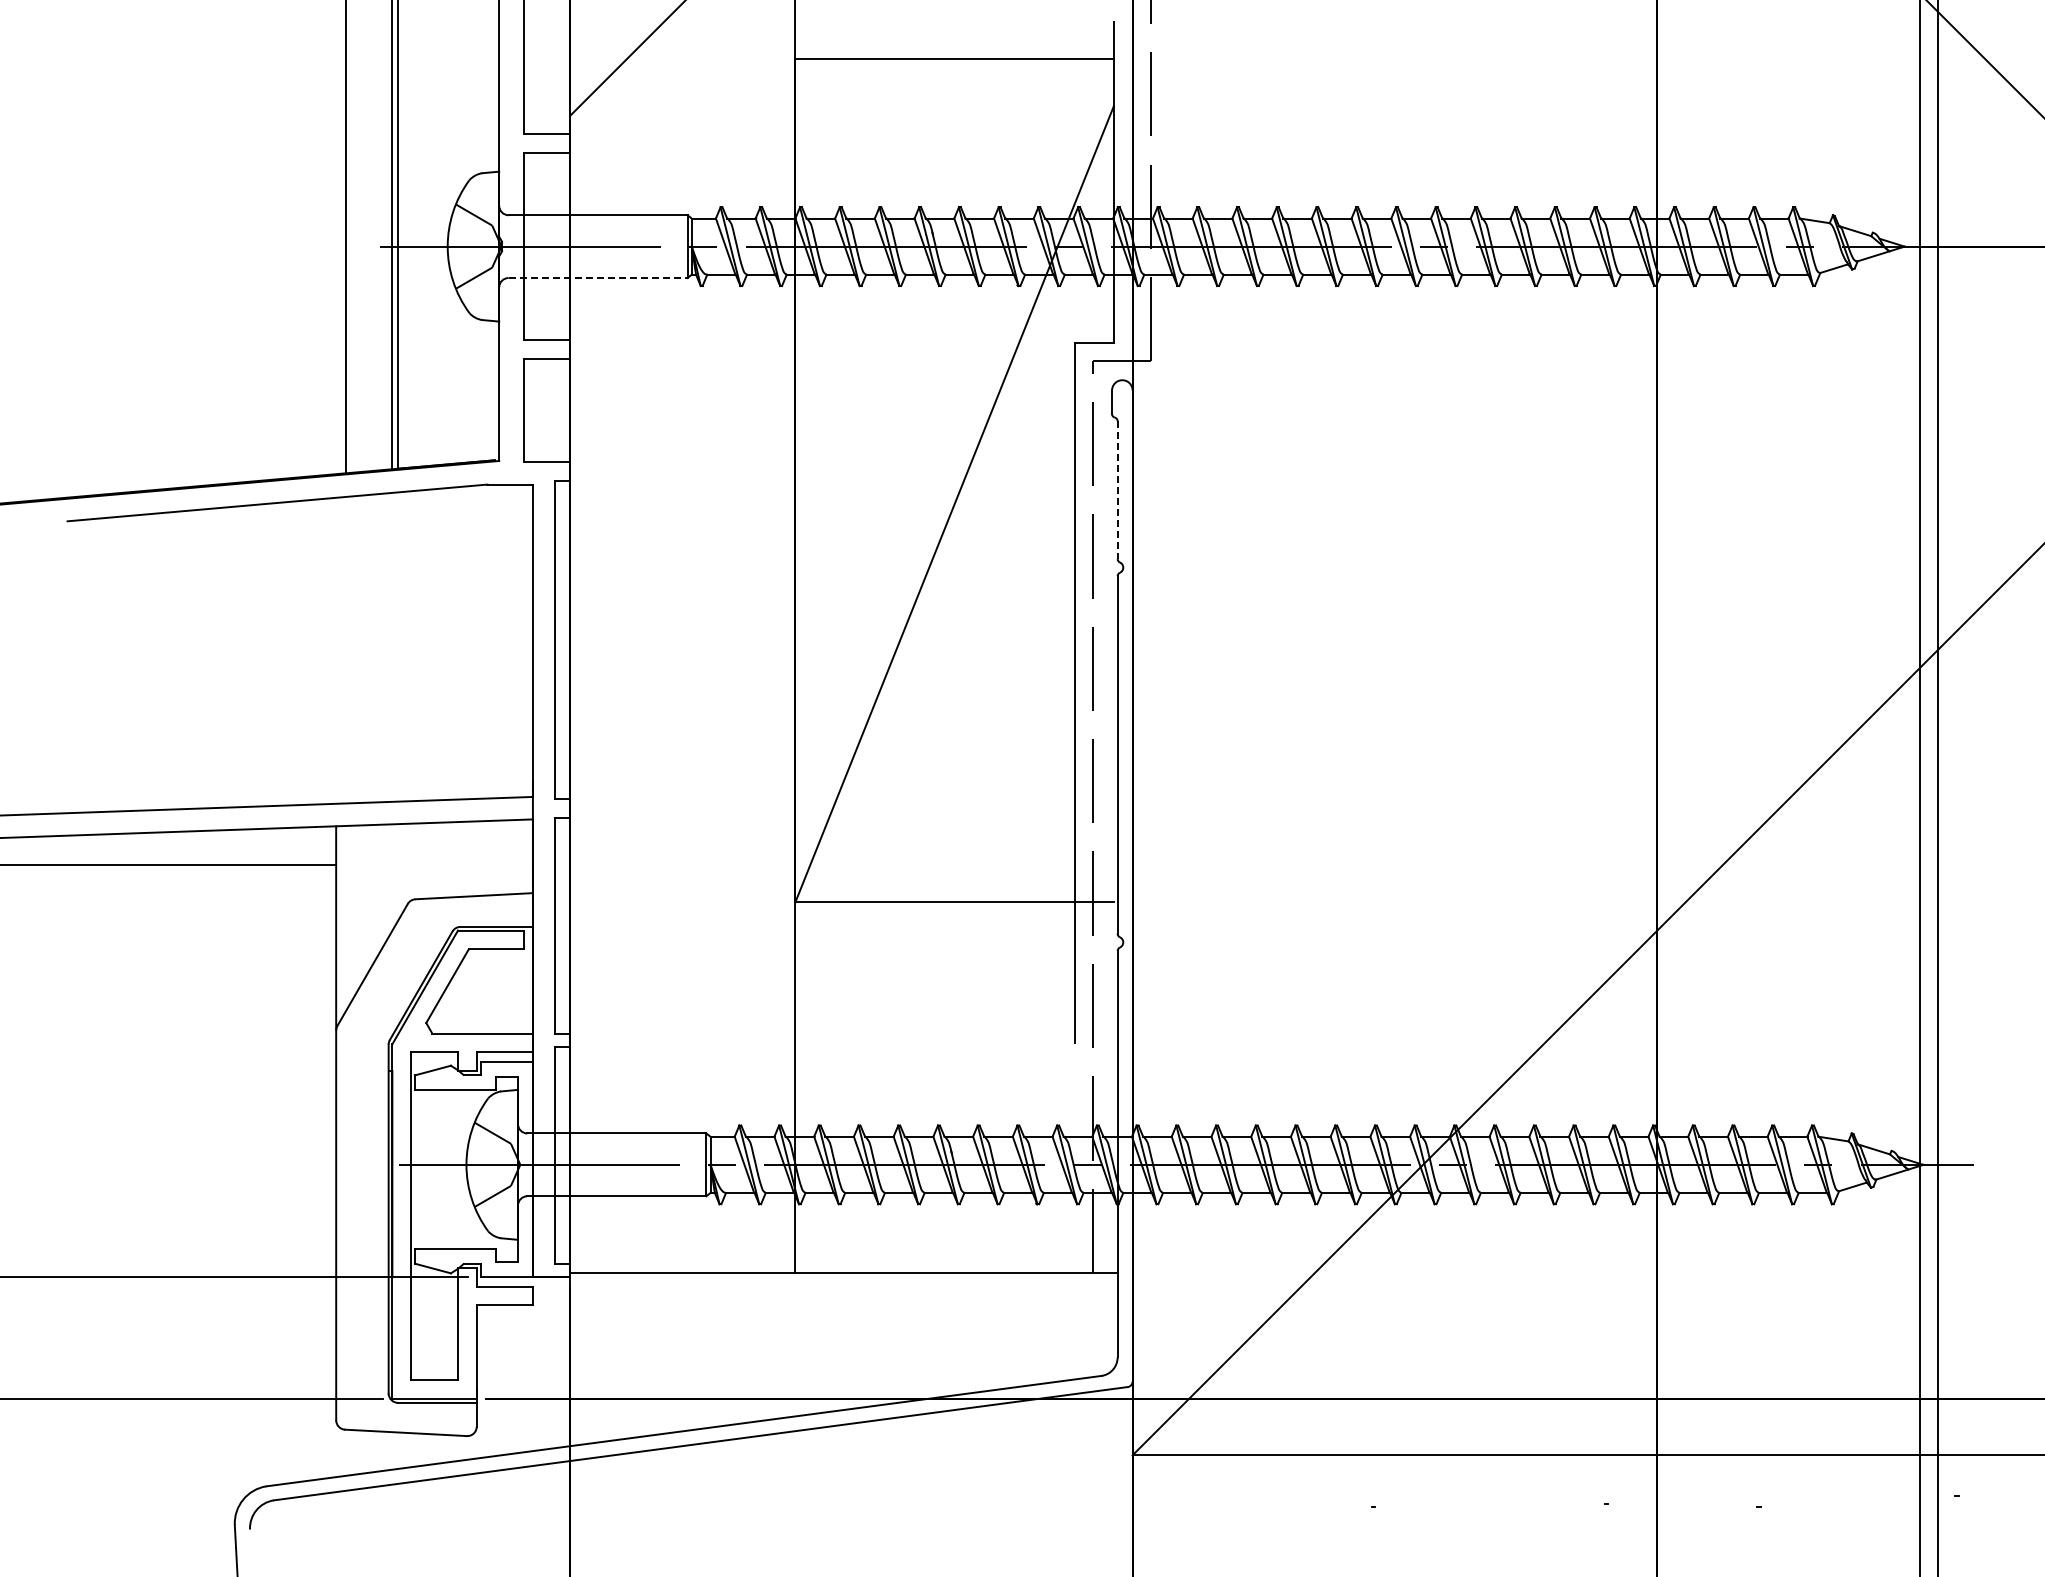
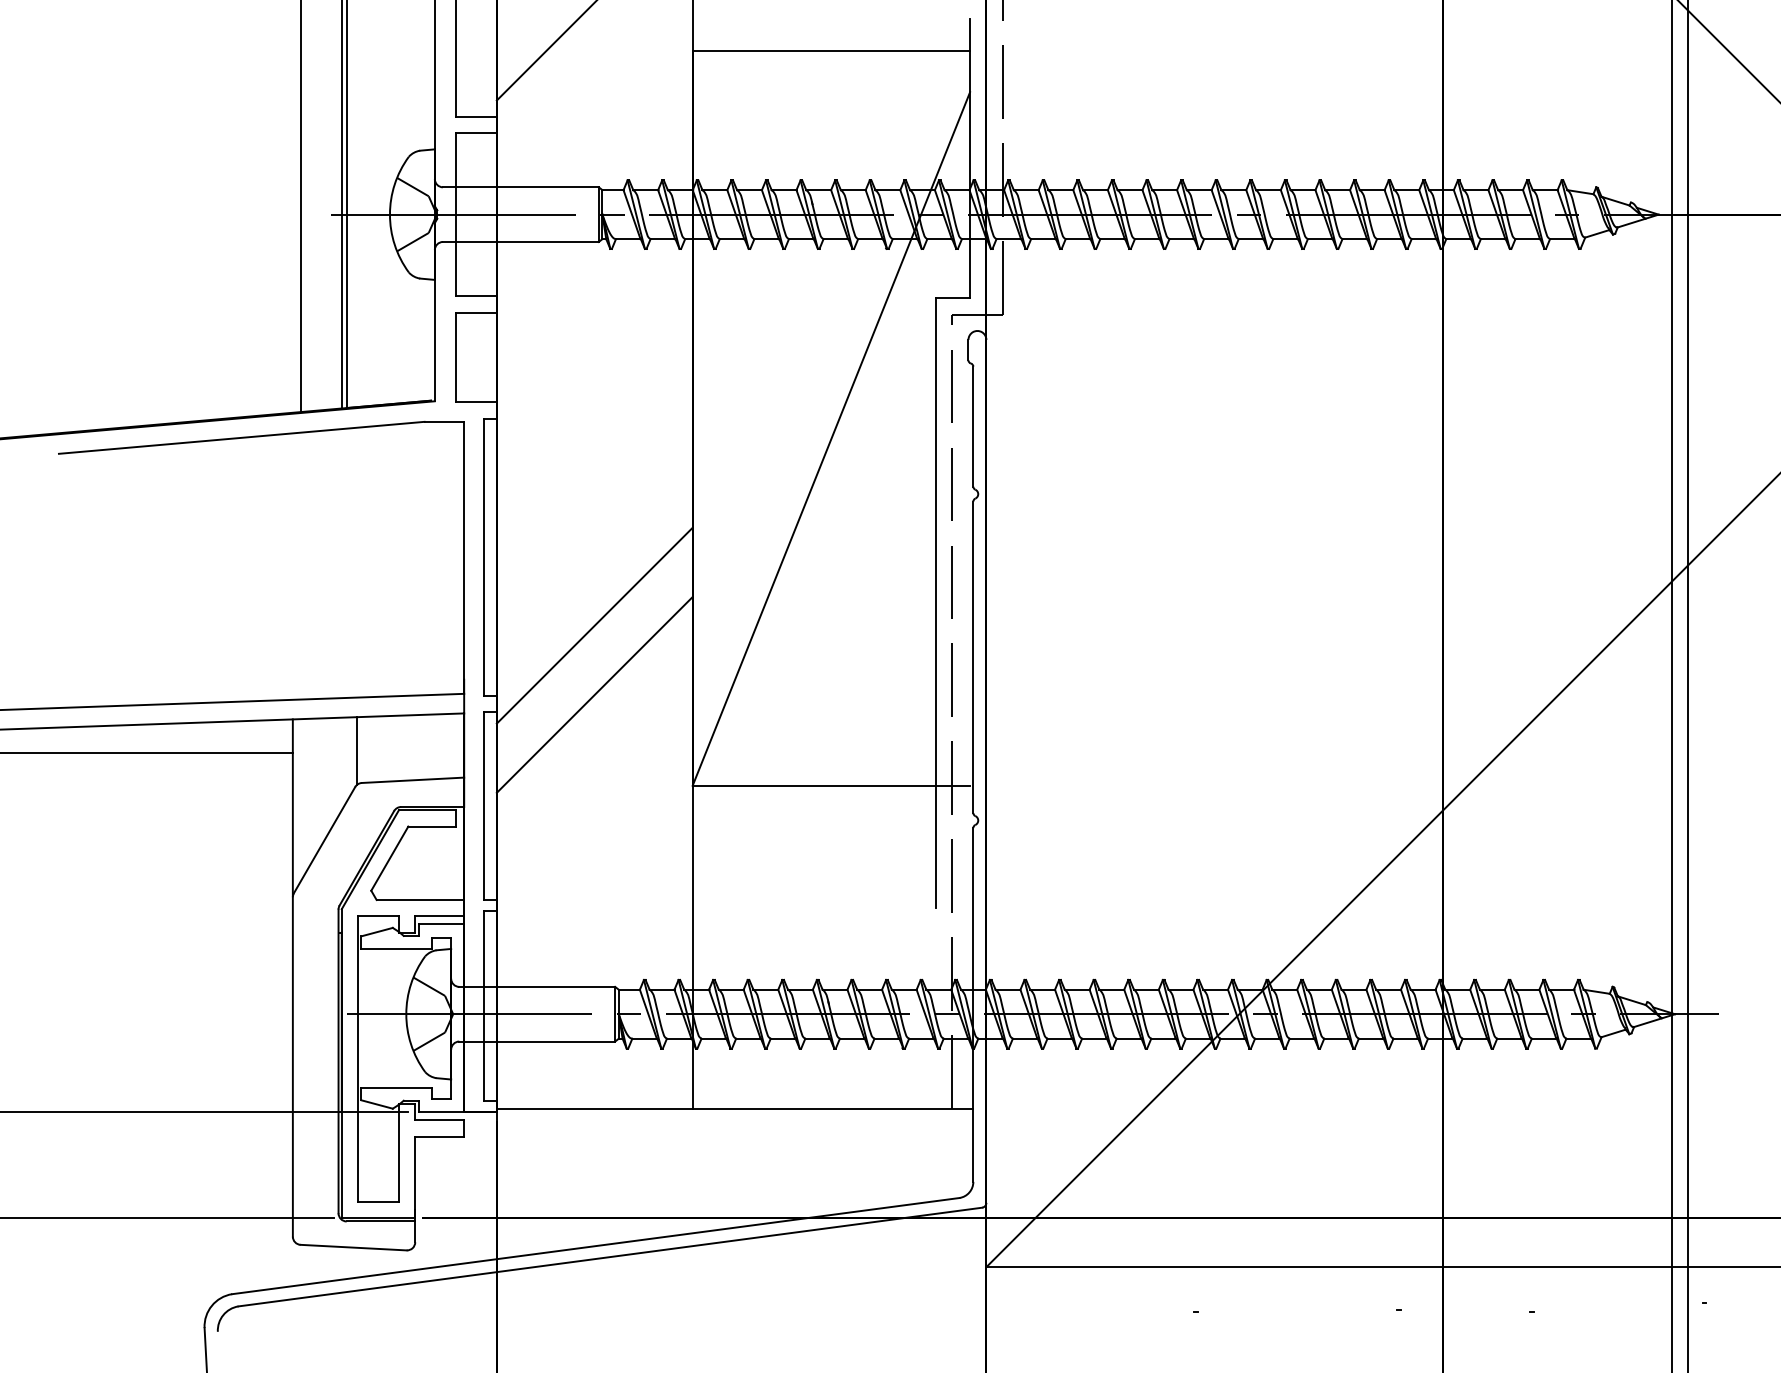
line: (598, 278) -> (521, 242), dashed -> solid
line: (1117, 490) -> (973, 427), dashed -> solid
line: (682, 718) -> (594, 625), added
line: (682, 797) -> (594, 694), added
line: (410, 862) -> (357, 750), added

